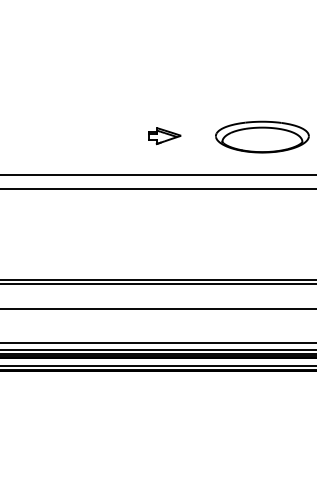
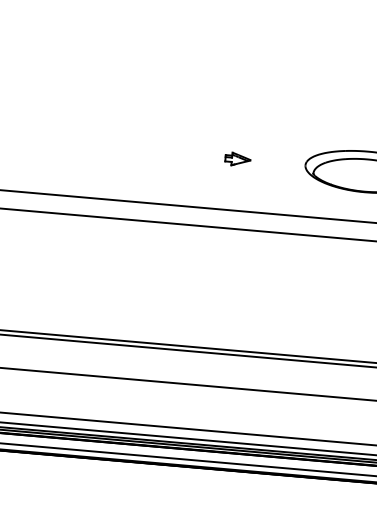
part: (164, 136) -> (237, 159), size x0.6

